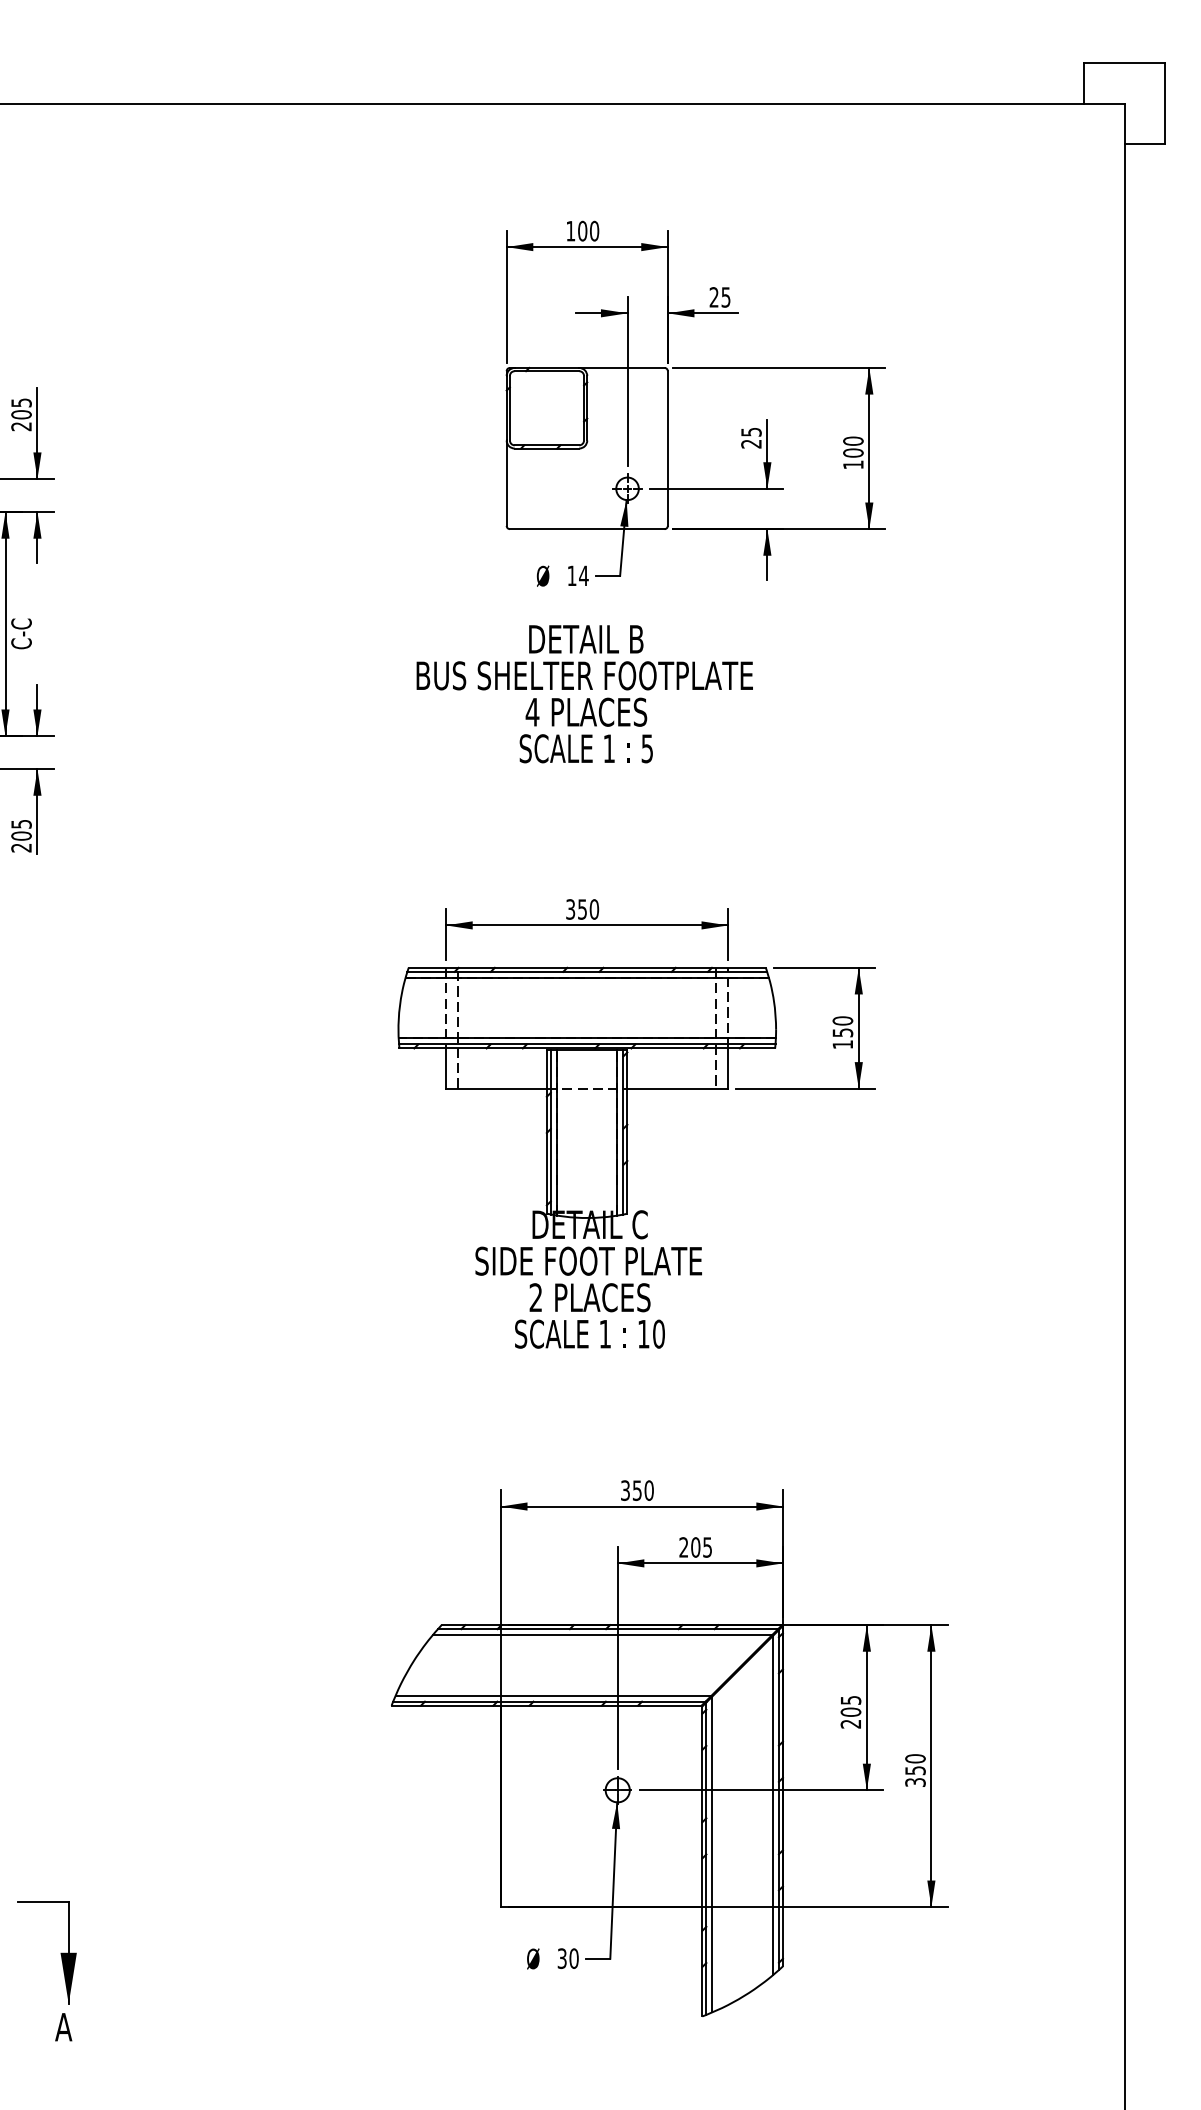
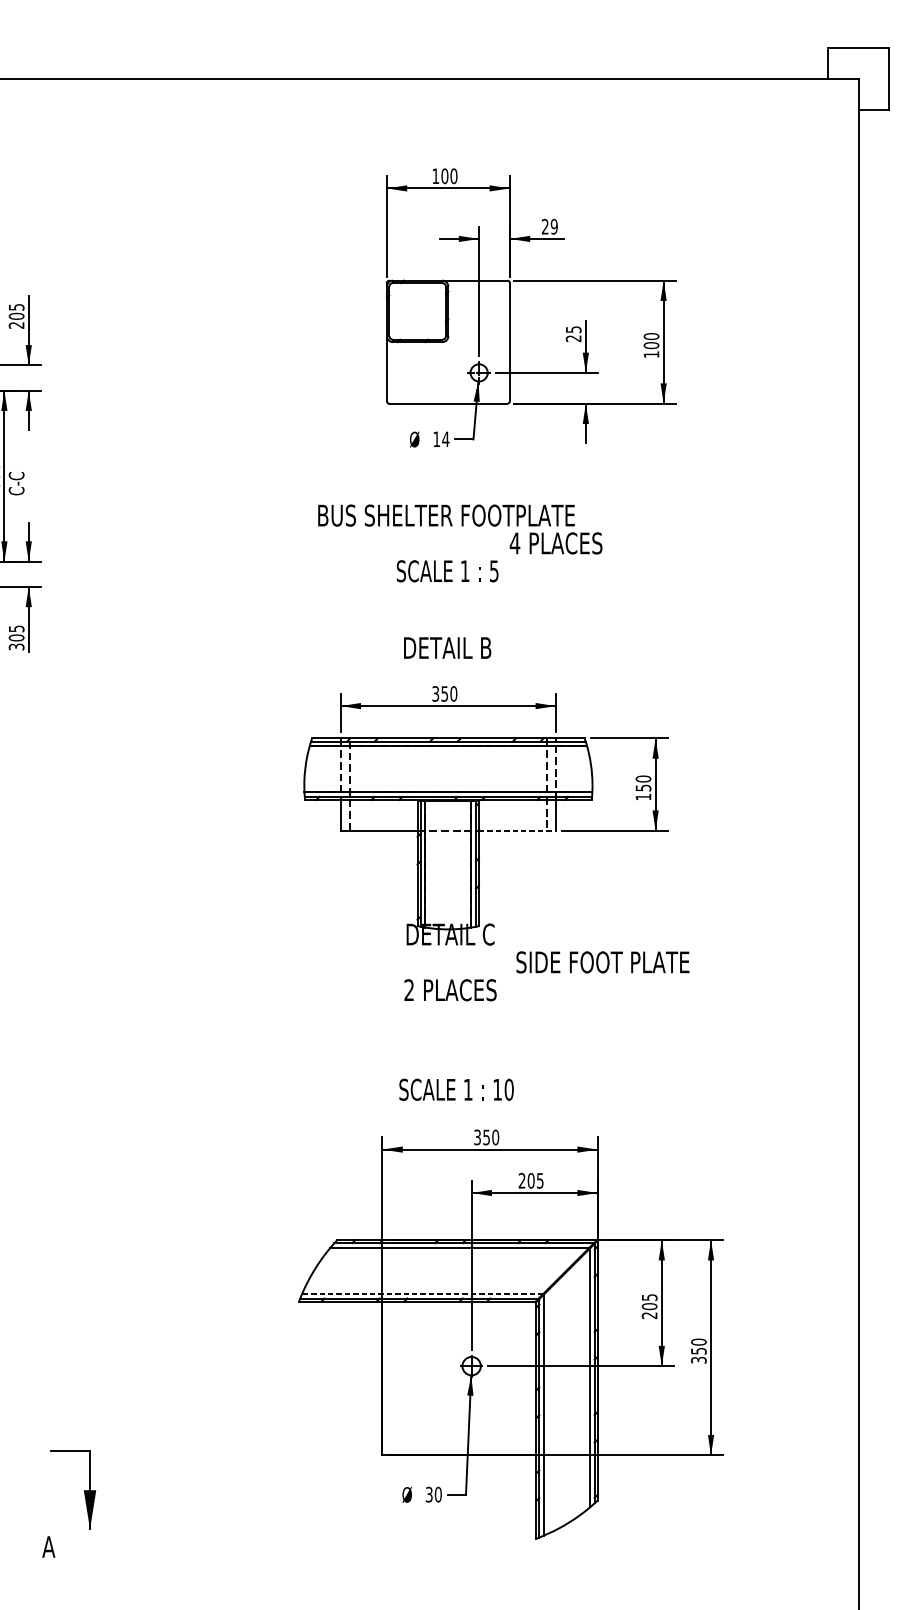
text: (725, 297) -> (553, 226), 25 -> 29
text: (586, 639) -> (447, 648), moved
text: (586, 711) -> (556, 542), moved
text: (21, 847) -> (16, 646), 205 -> 305
line: (678, 1088) -> (518, 830), solid -> dashed
text: (588, 1260) -> (602, 961), moved
text: (589, 1333) -> (456, 1089), moved
line: (553, 1695) -> (422, 1293), solid -> dashed
part: (60, 1953) -> (83, 1490), moved

